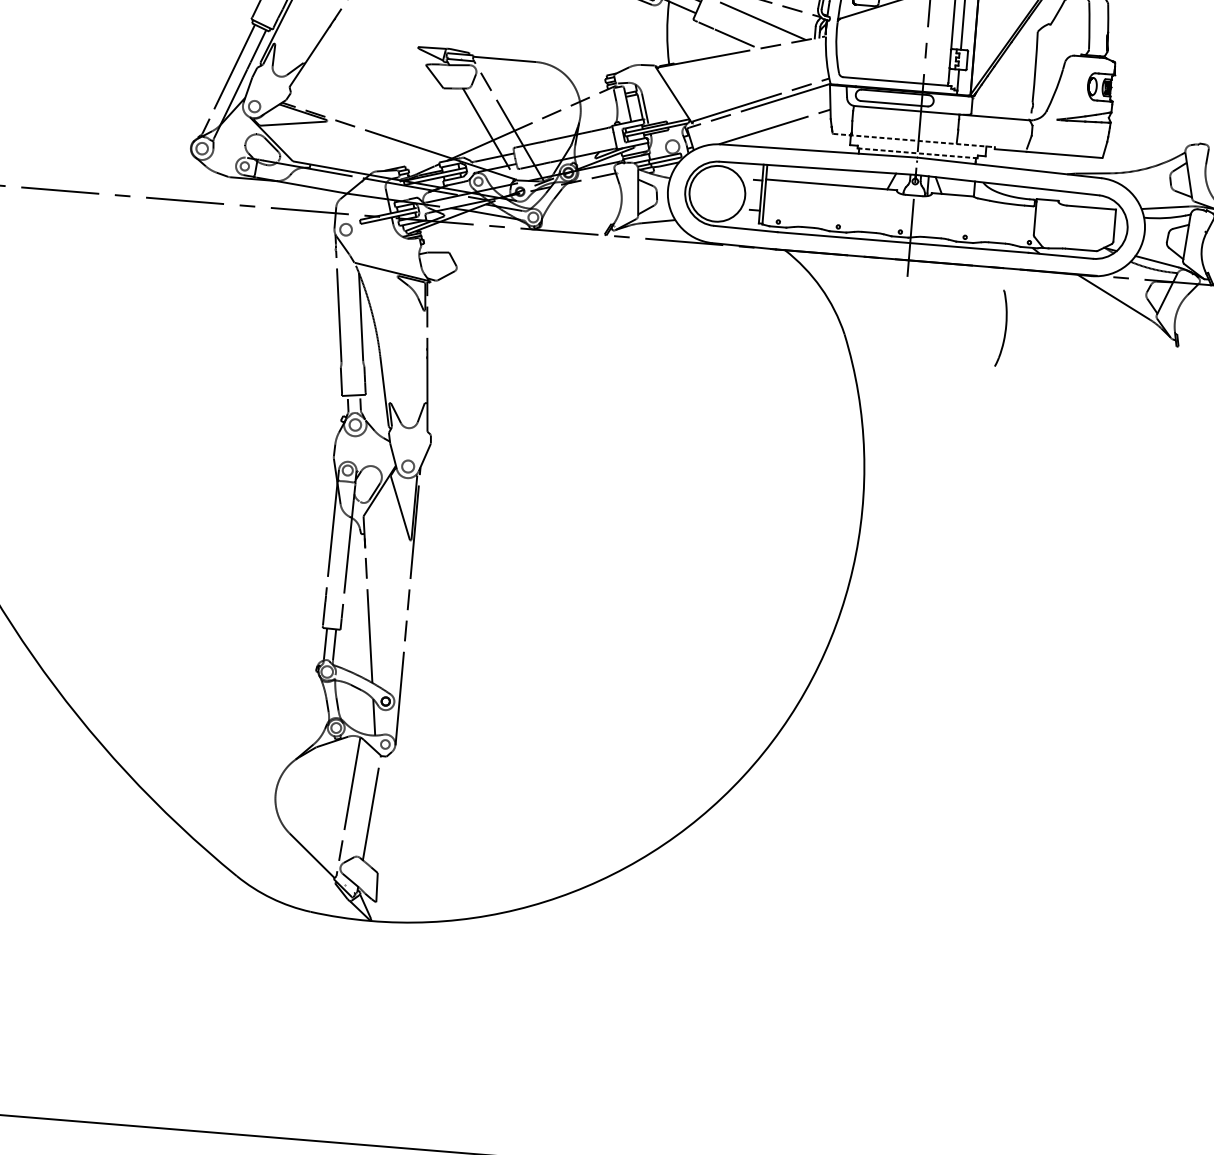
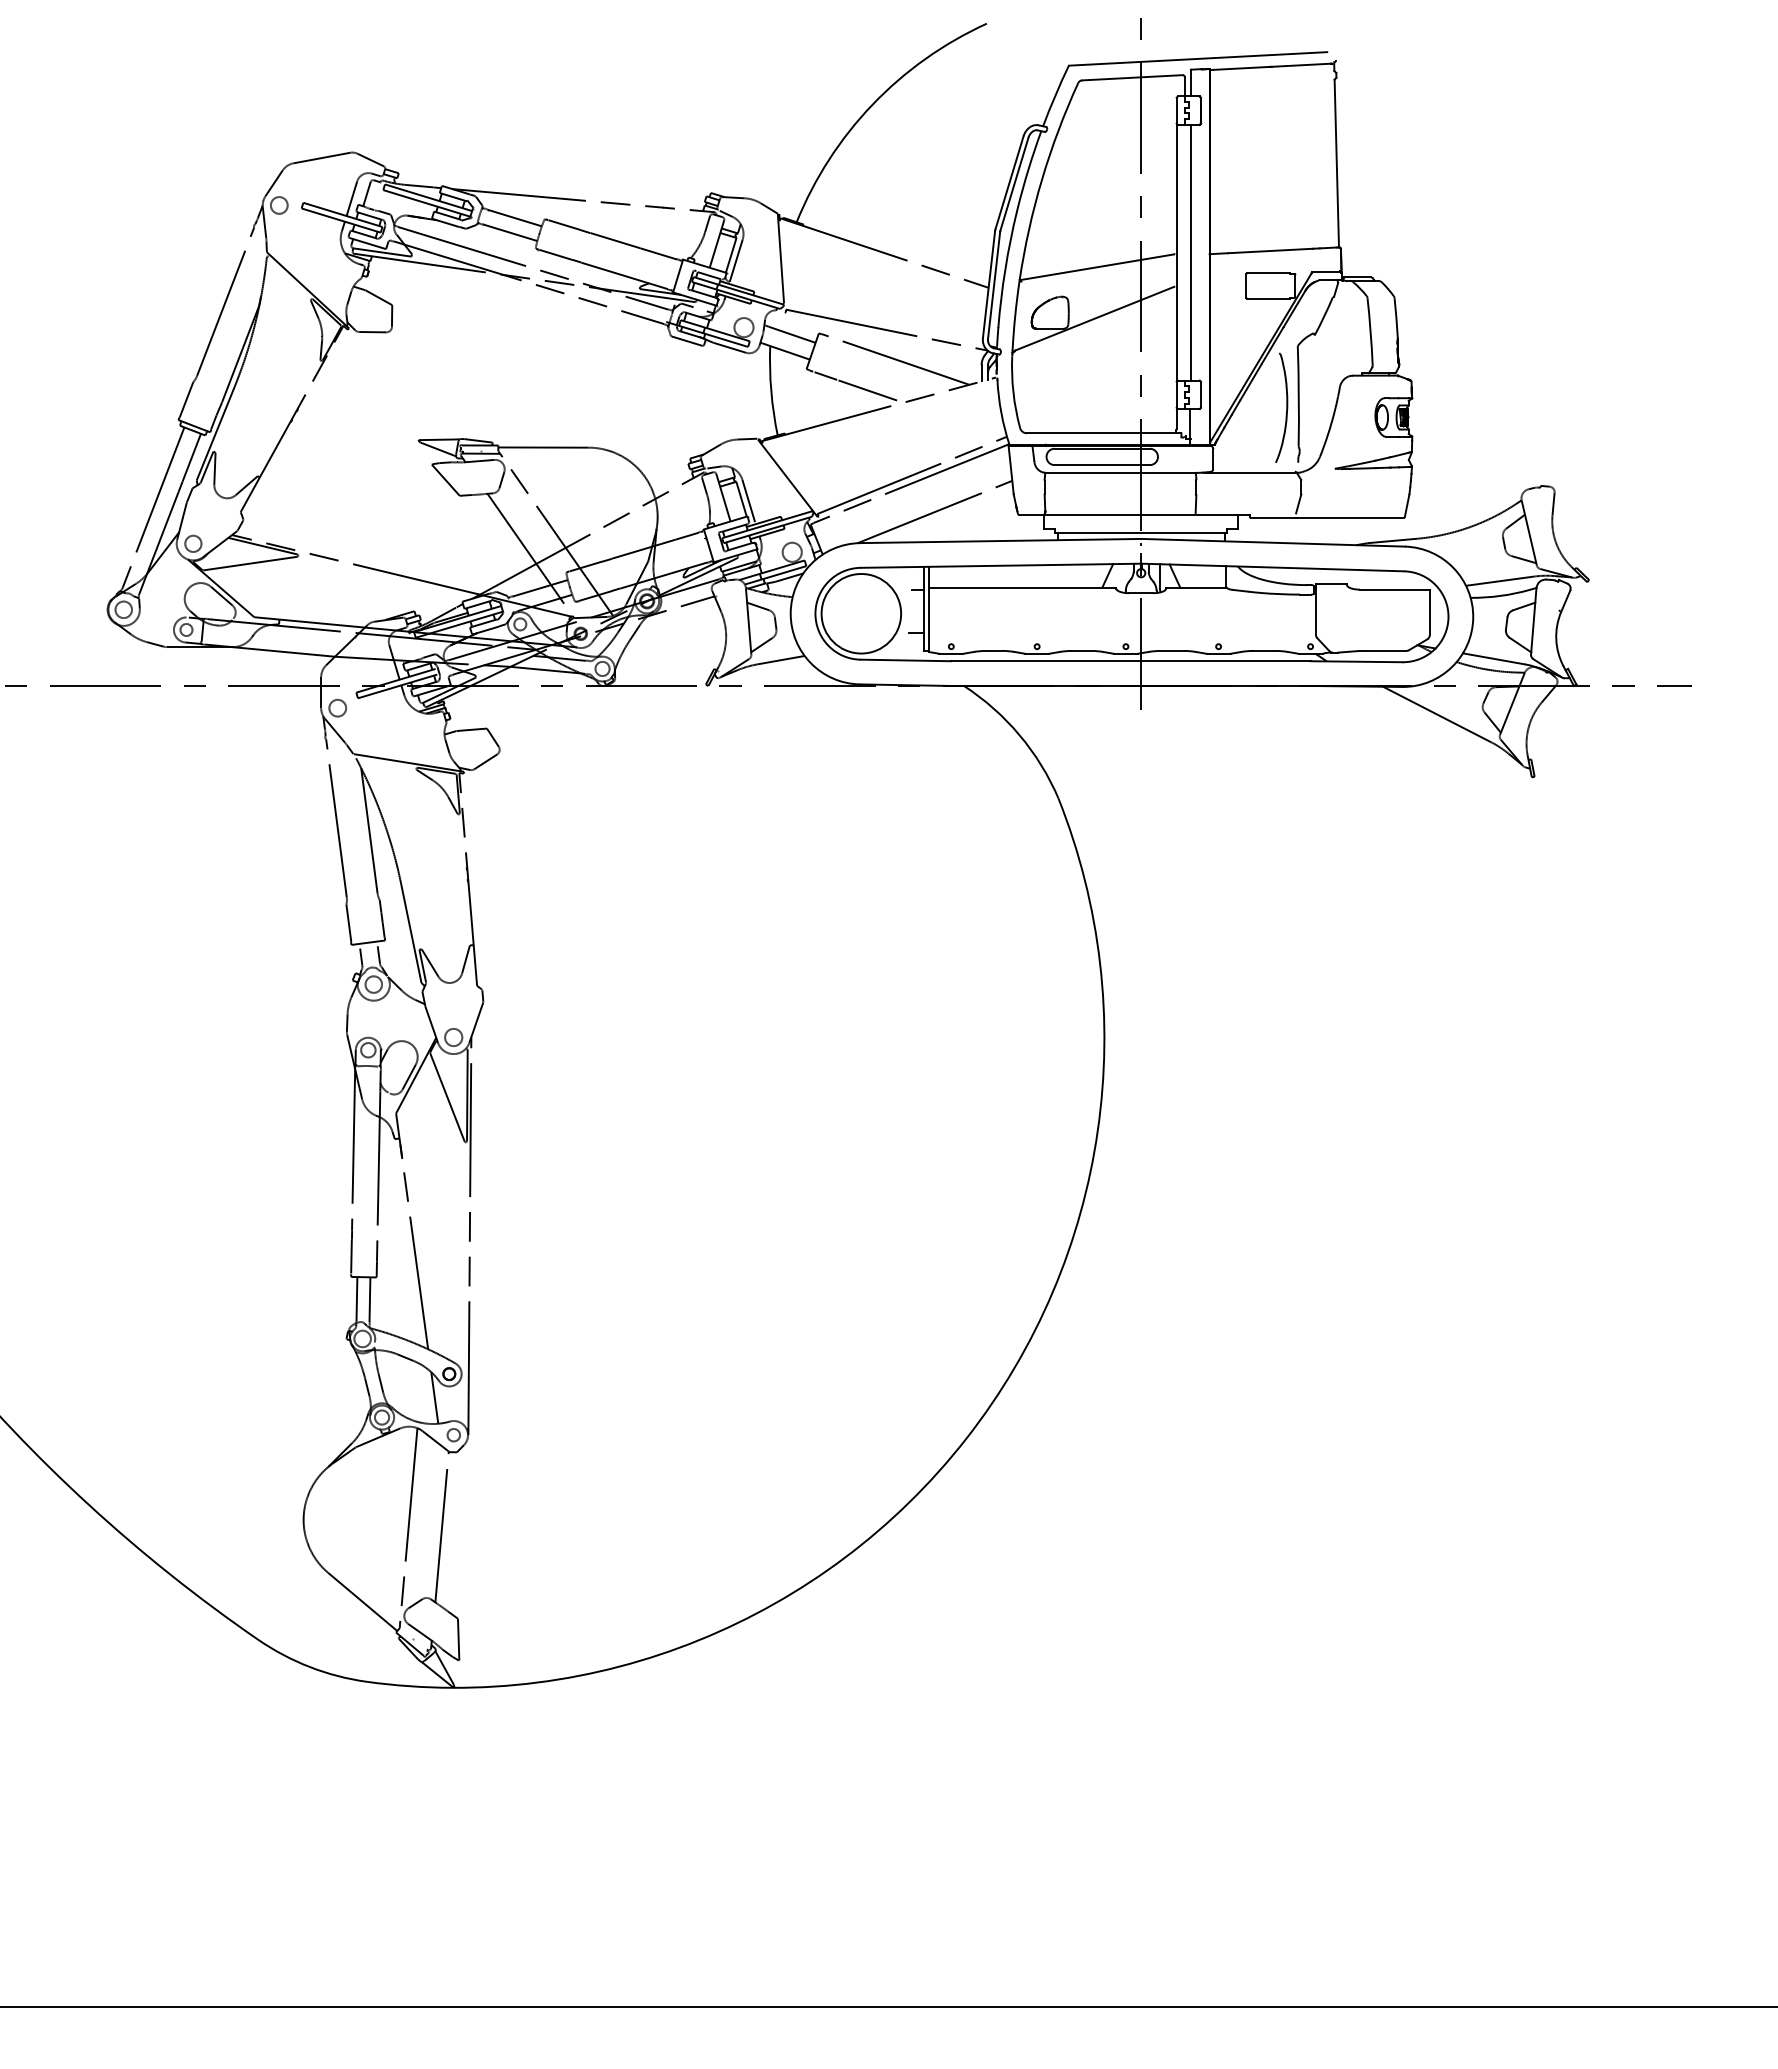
line: (913, 140) -> (1134, 515), dashed -> solid
line: (917, 153) -> (1141, 532), dashed -> solid
part: (1001, 328) -> (1281, 407), moved

